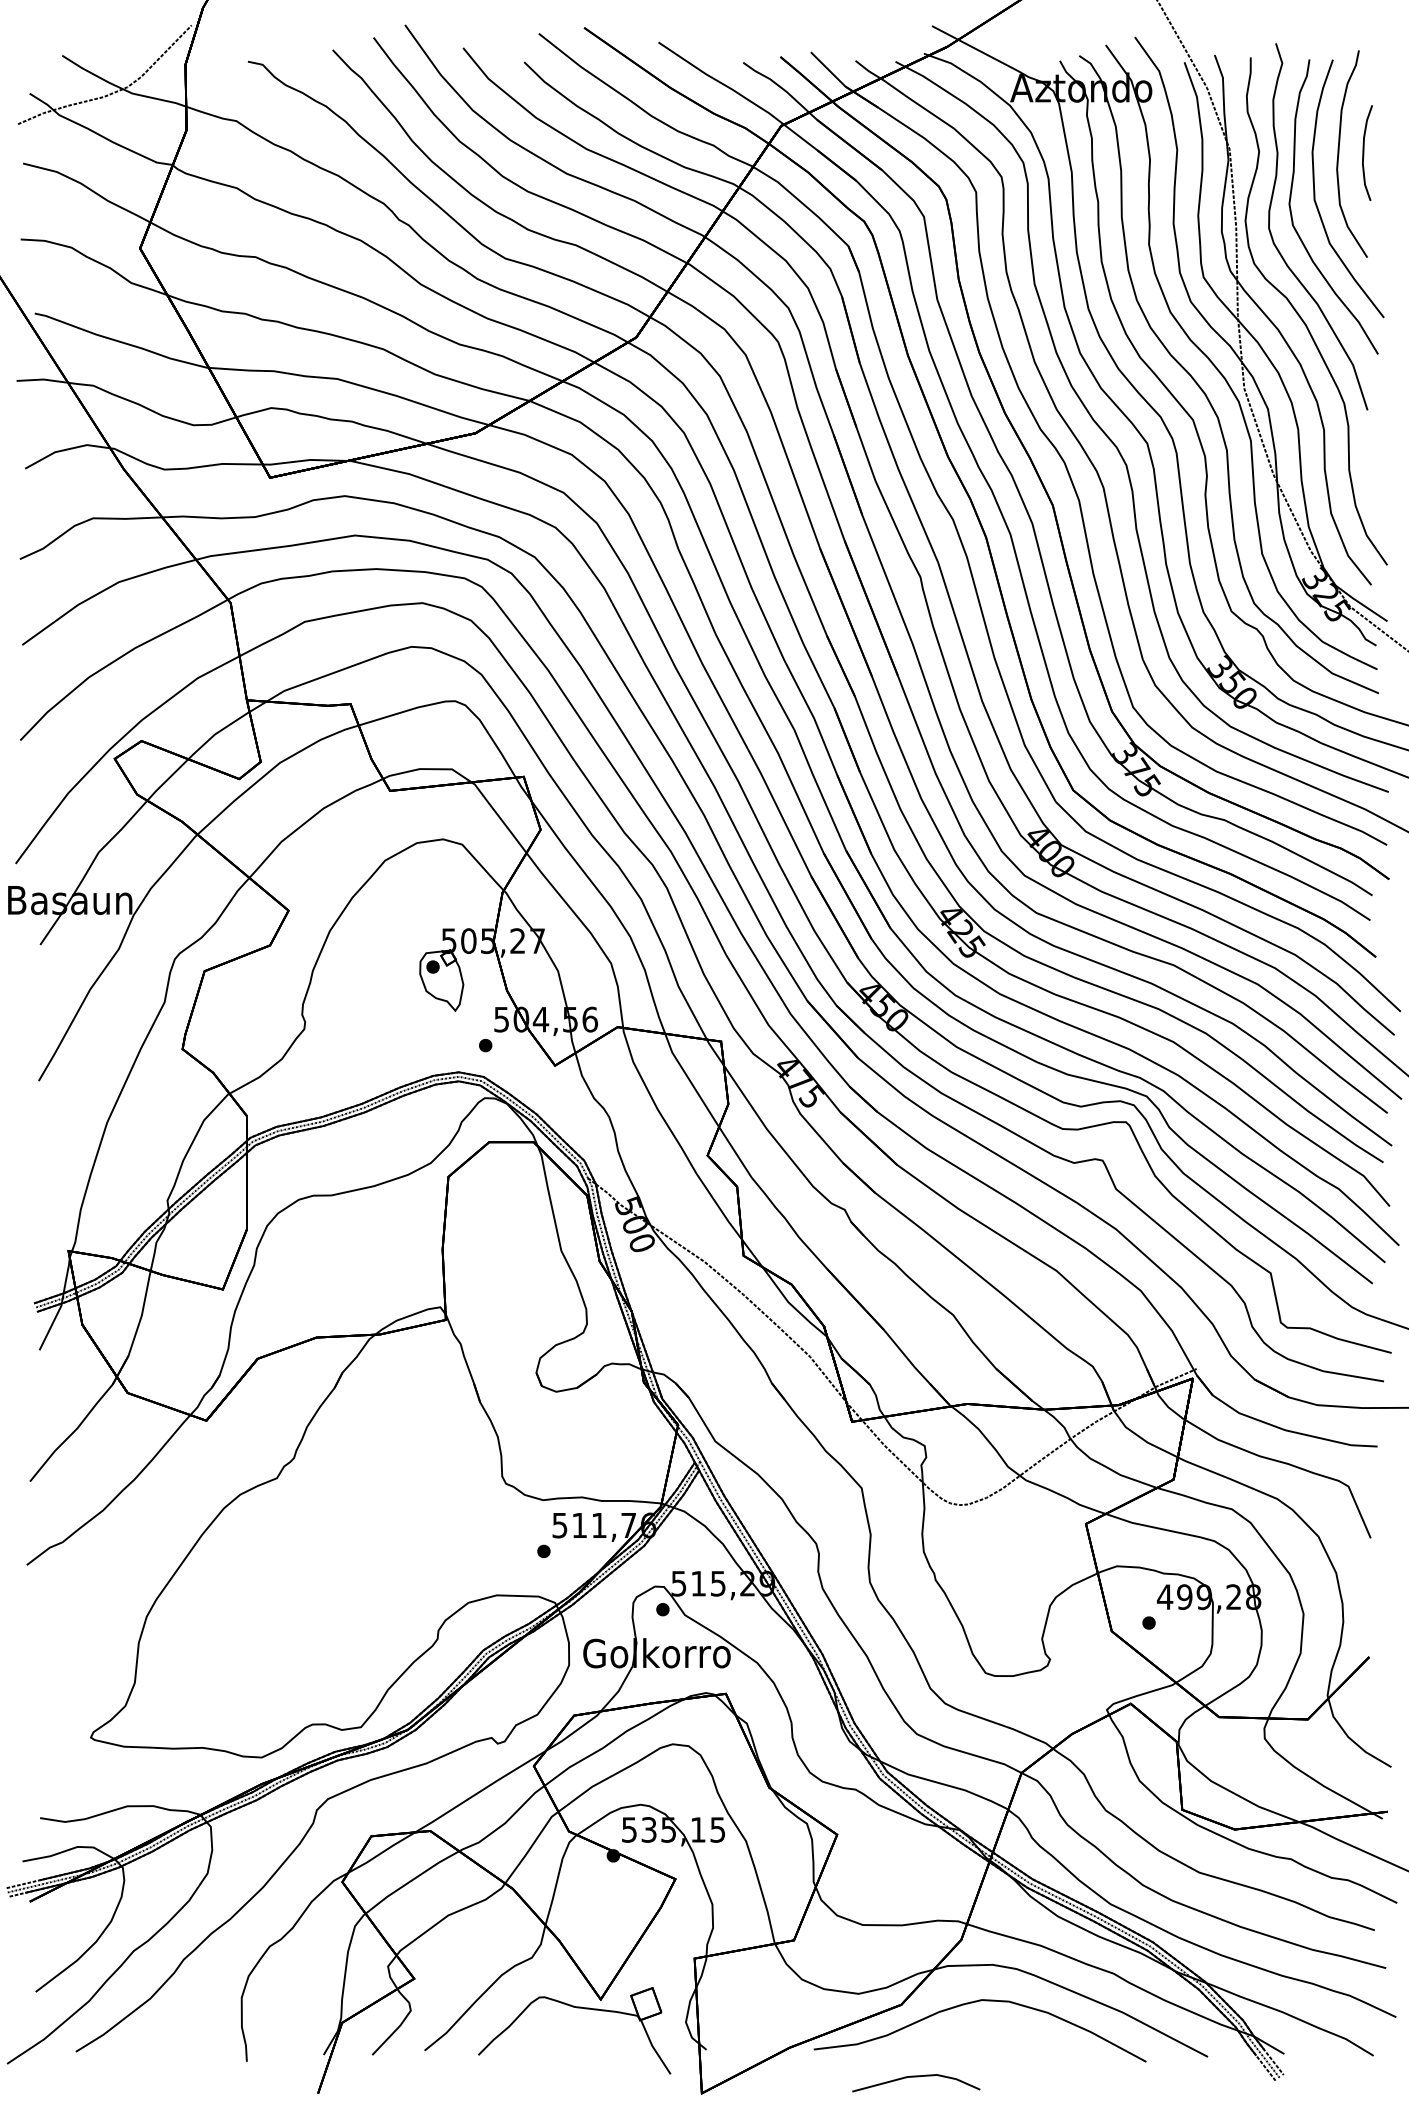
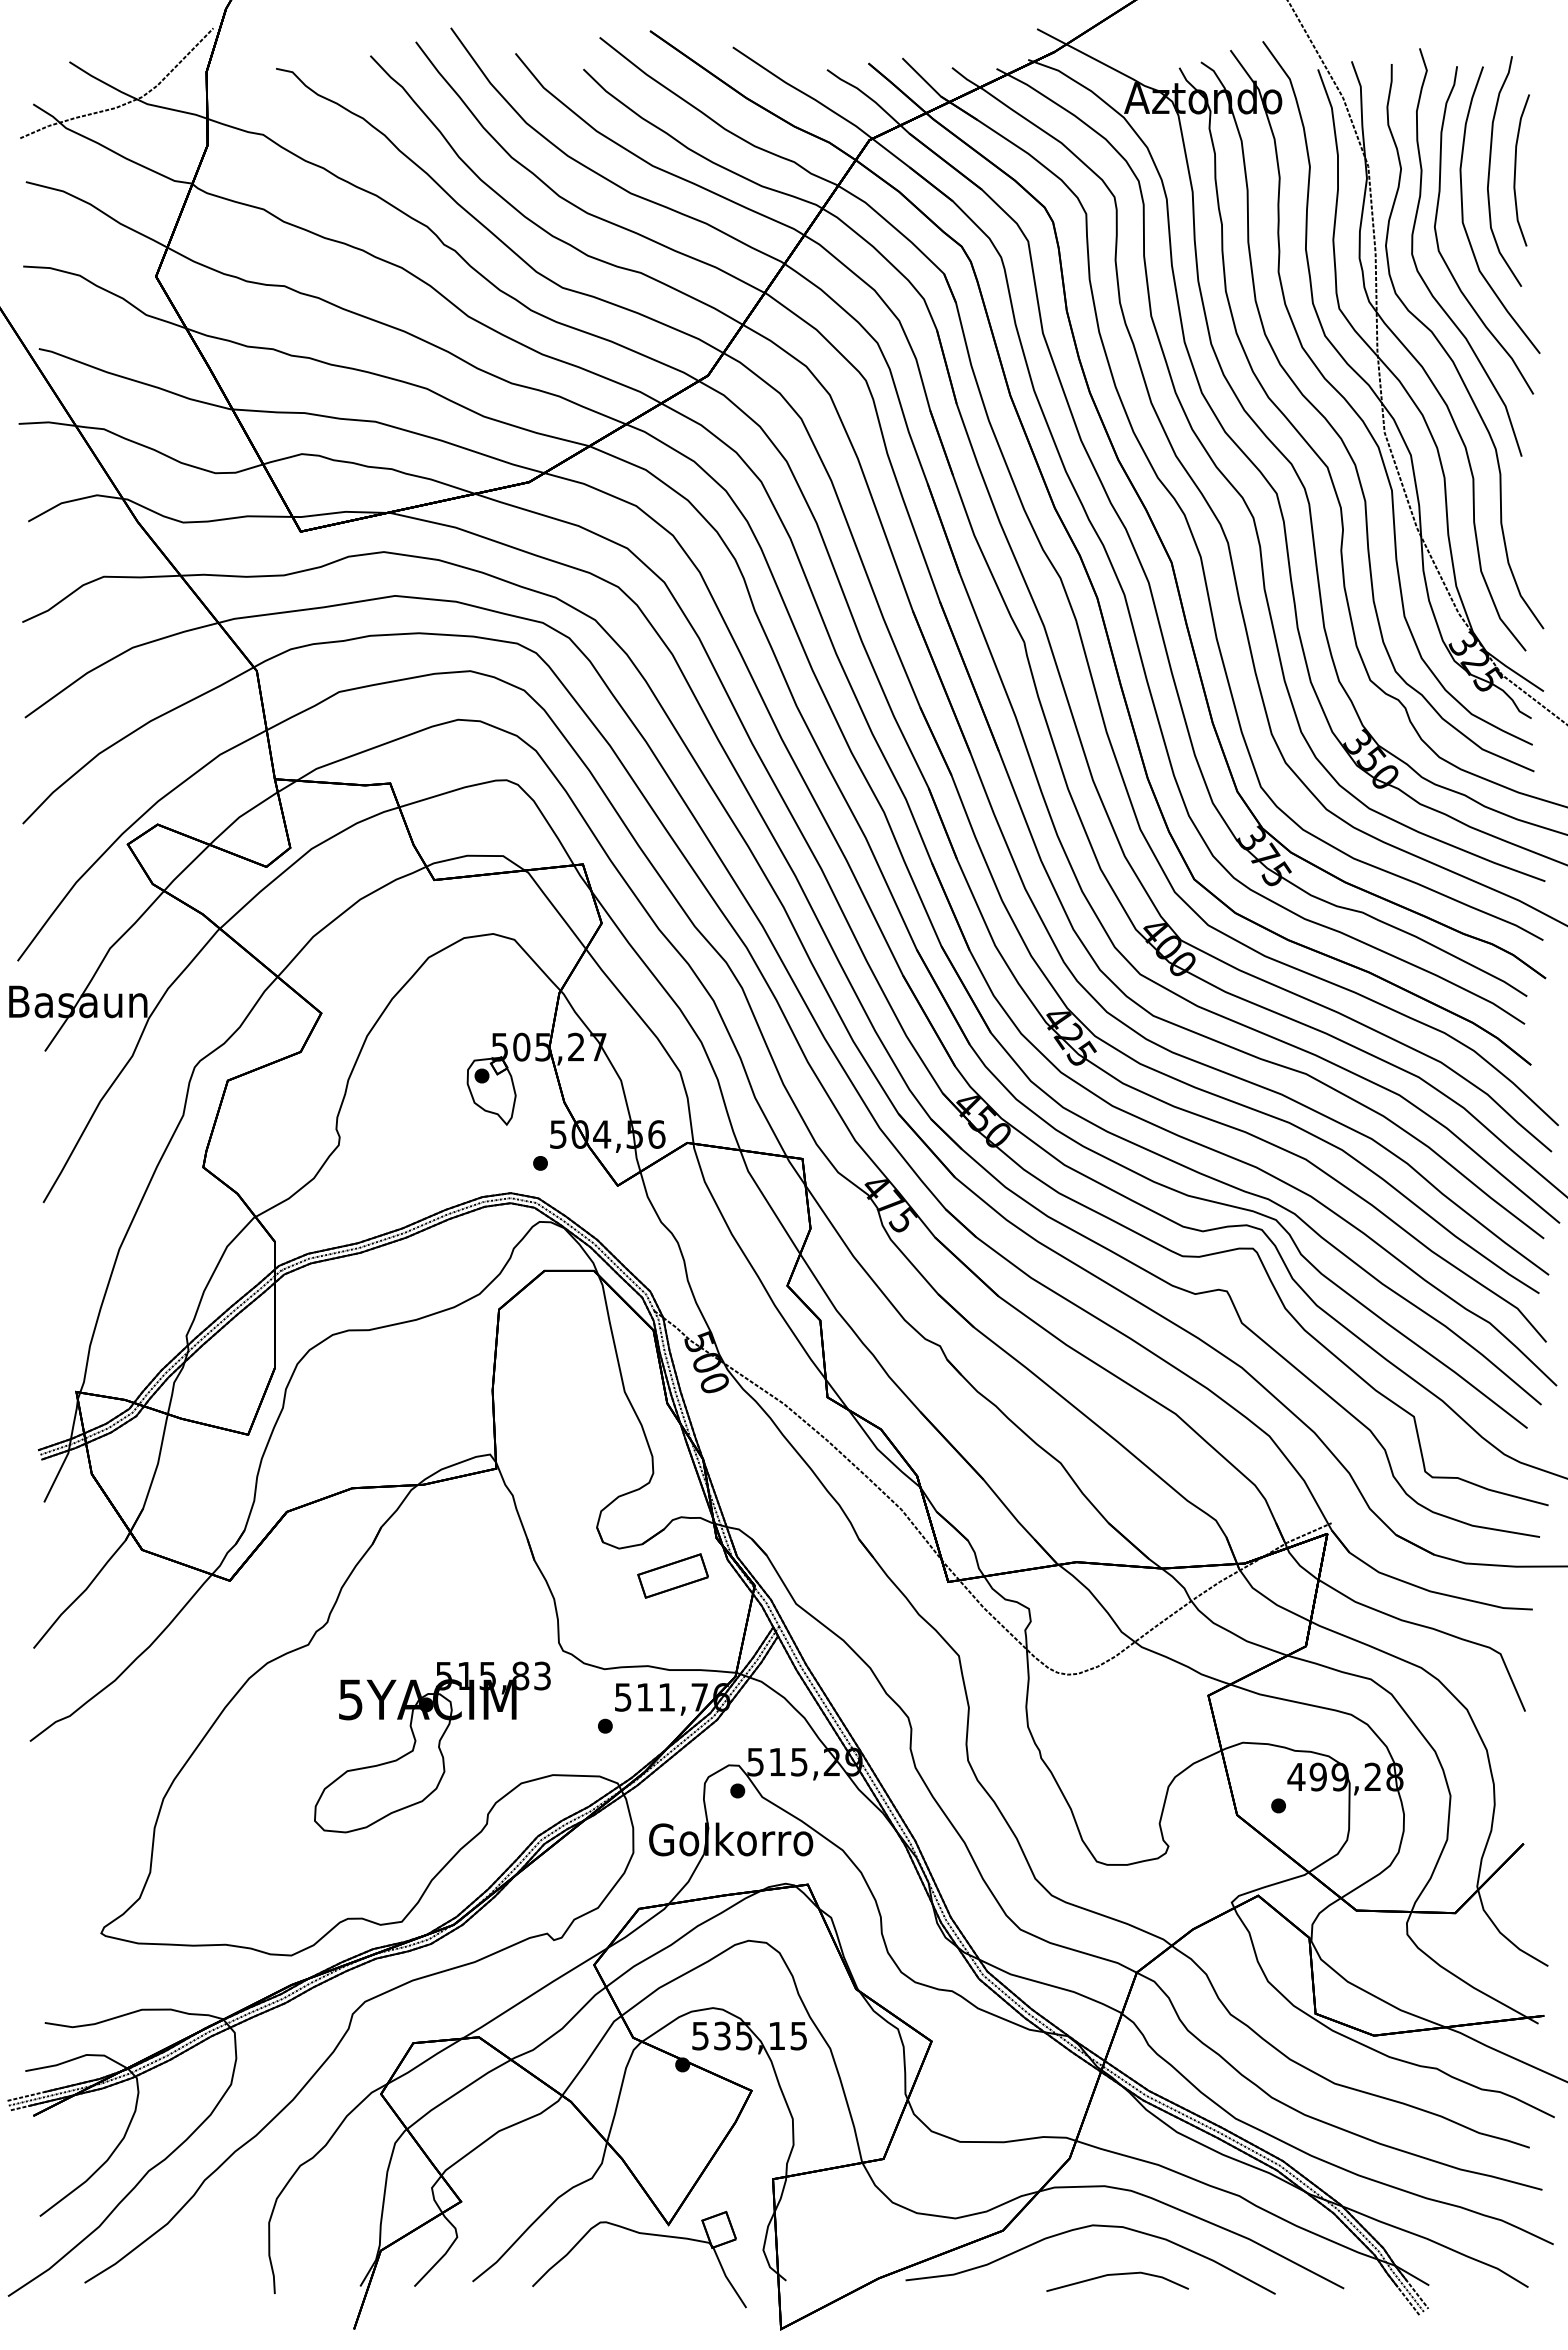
part: (1367, 153) -> (1521, 170), size x1.43
part: (604, 1415) -> (672, 1575), added
part: (388, 1570) -> (432, 1747), added
line: (916, 2077) -> (1117, 2275), moved

